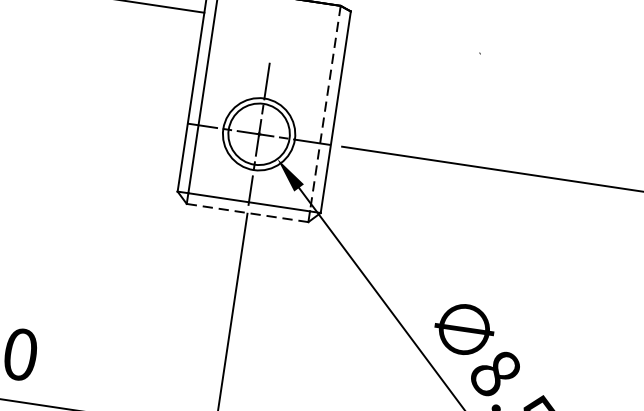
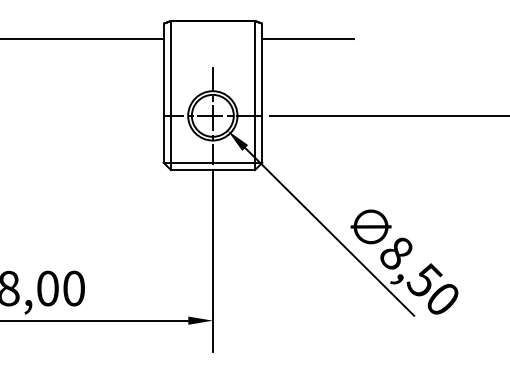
line: (412, 44) -> (307, 39), added
line: (324, 107) -> (254, 91), dashed -> solid
line: (248, 213) -> (213, 170), dashed -> solid

